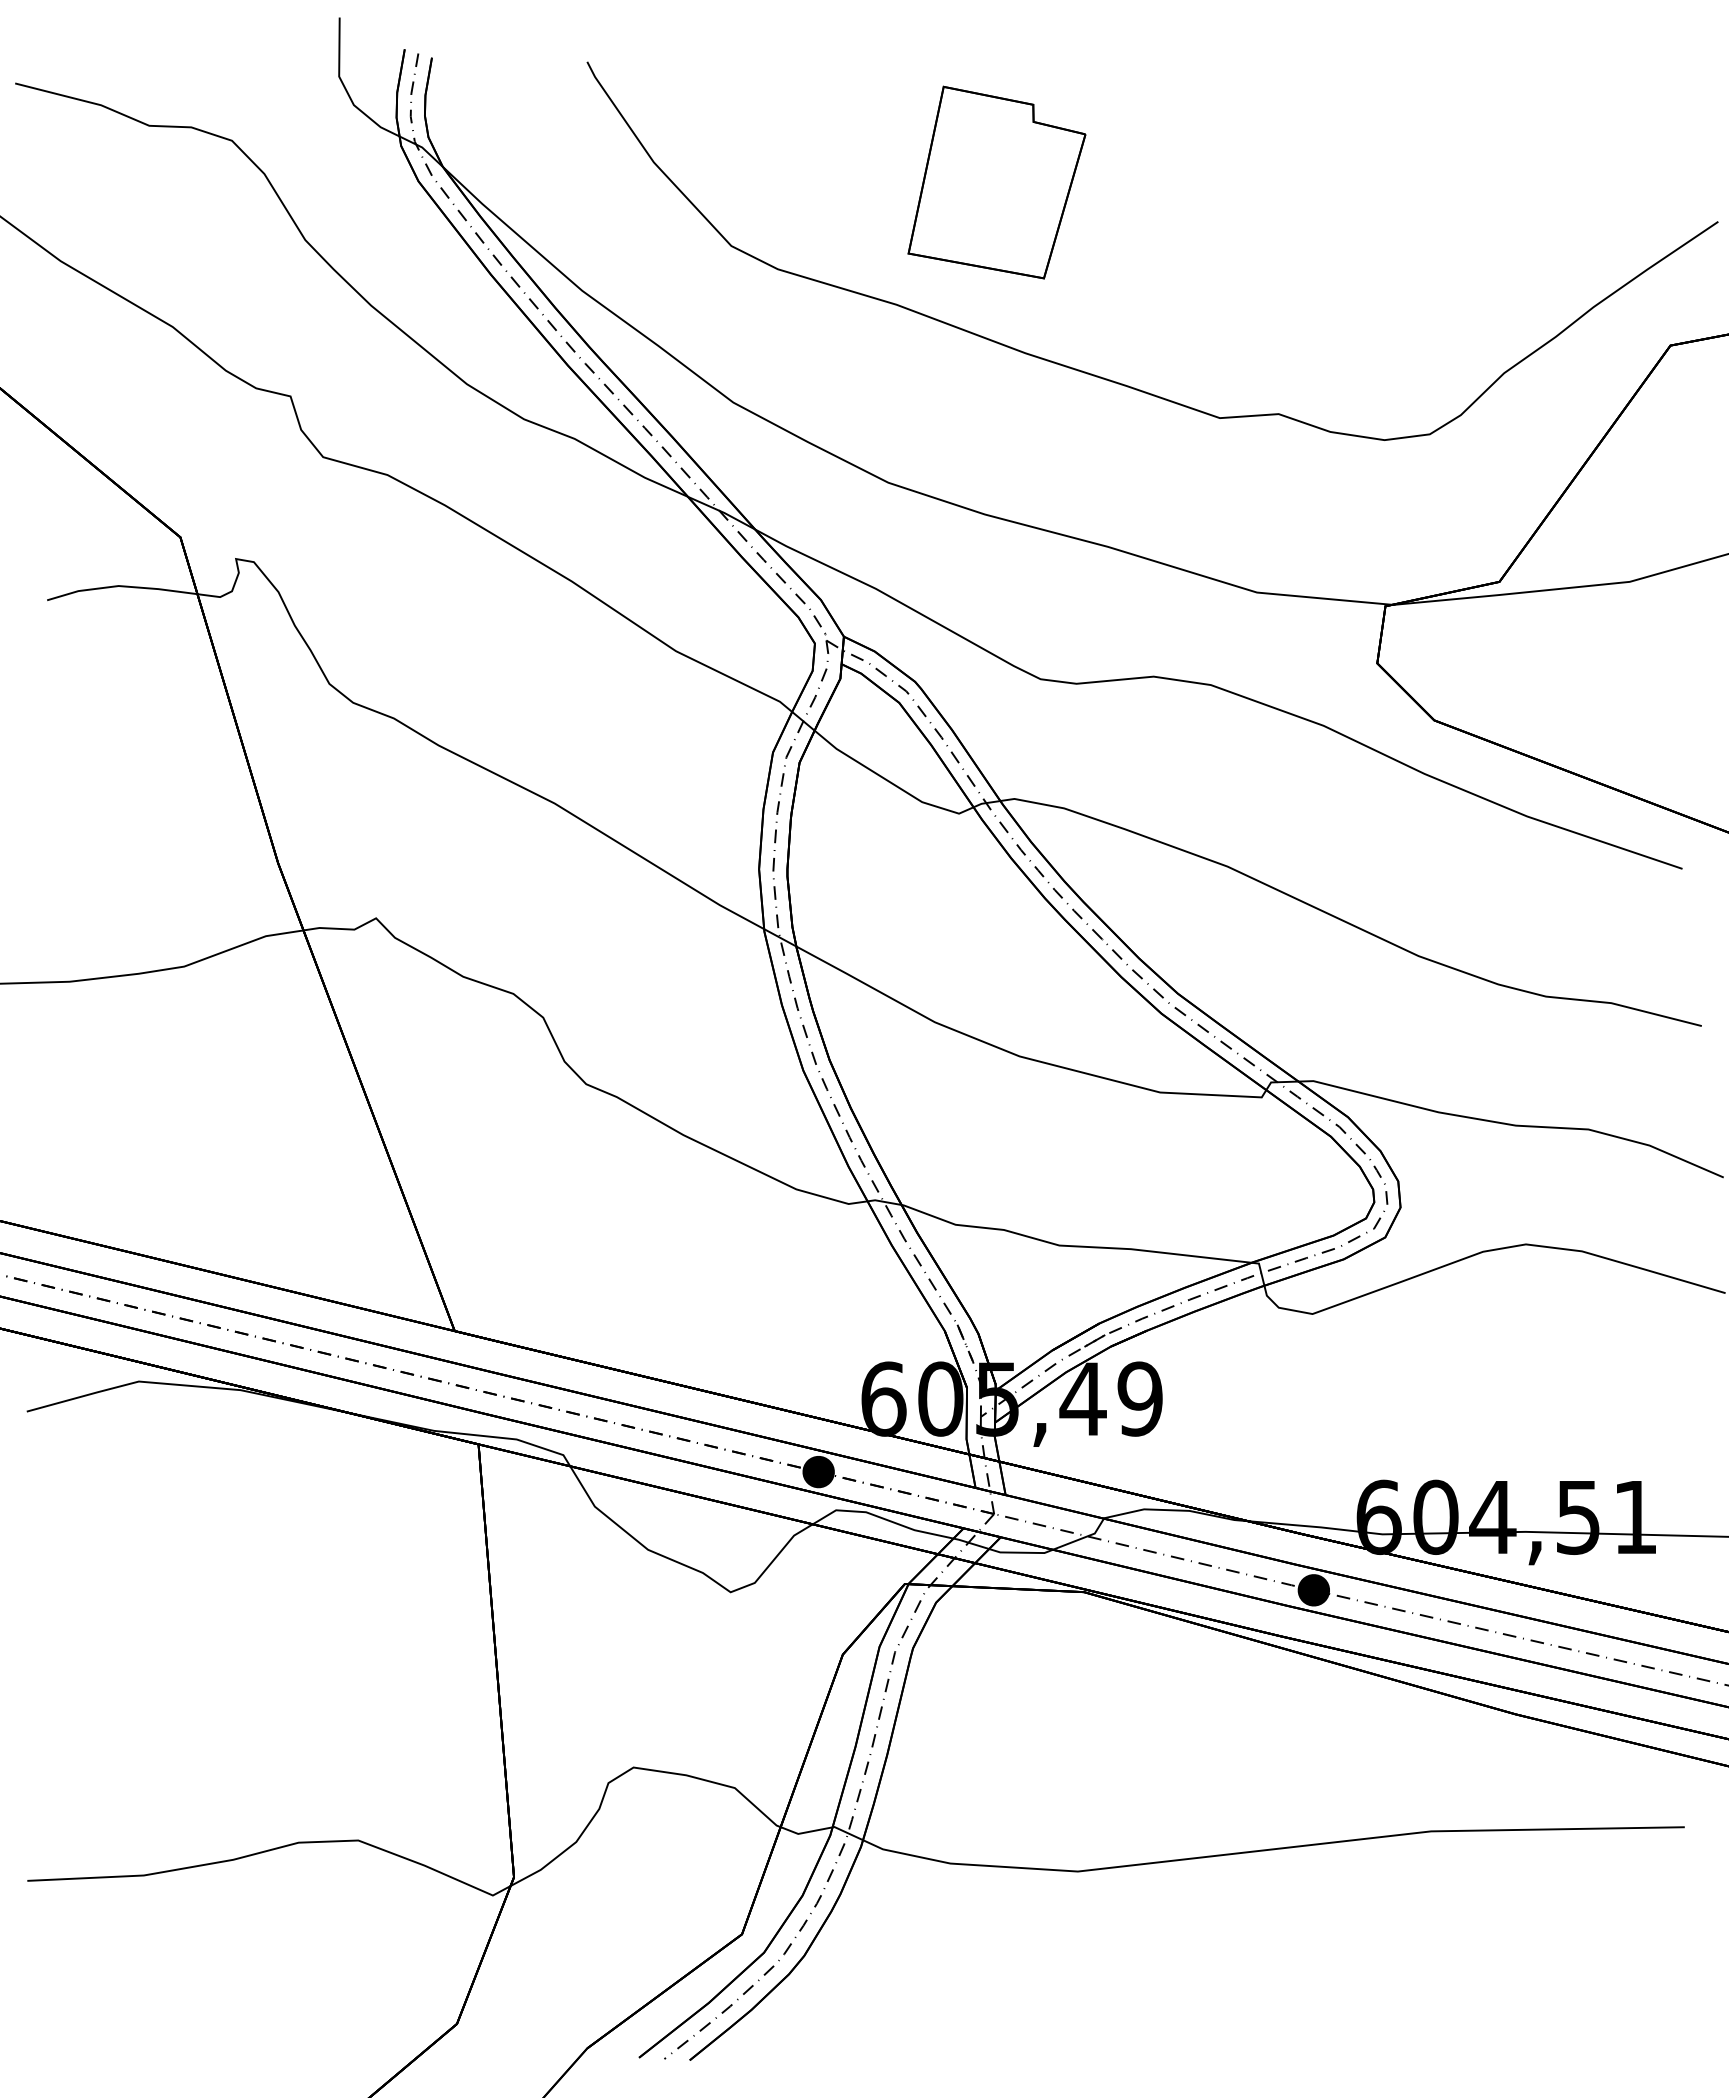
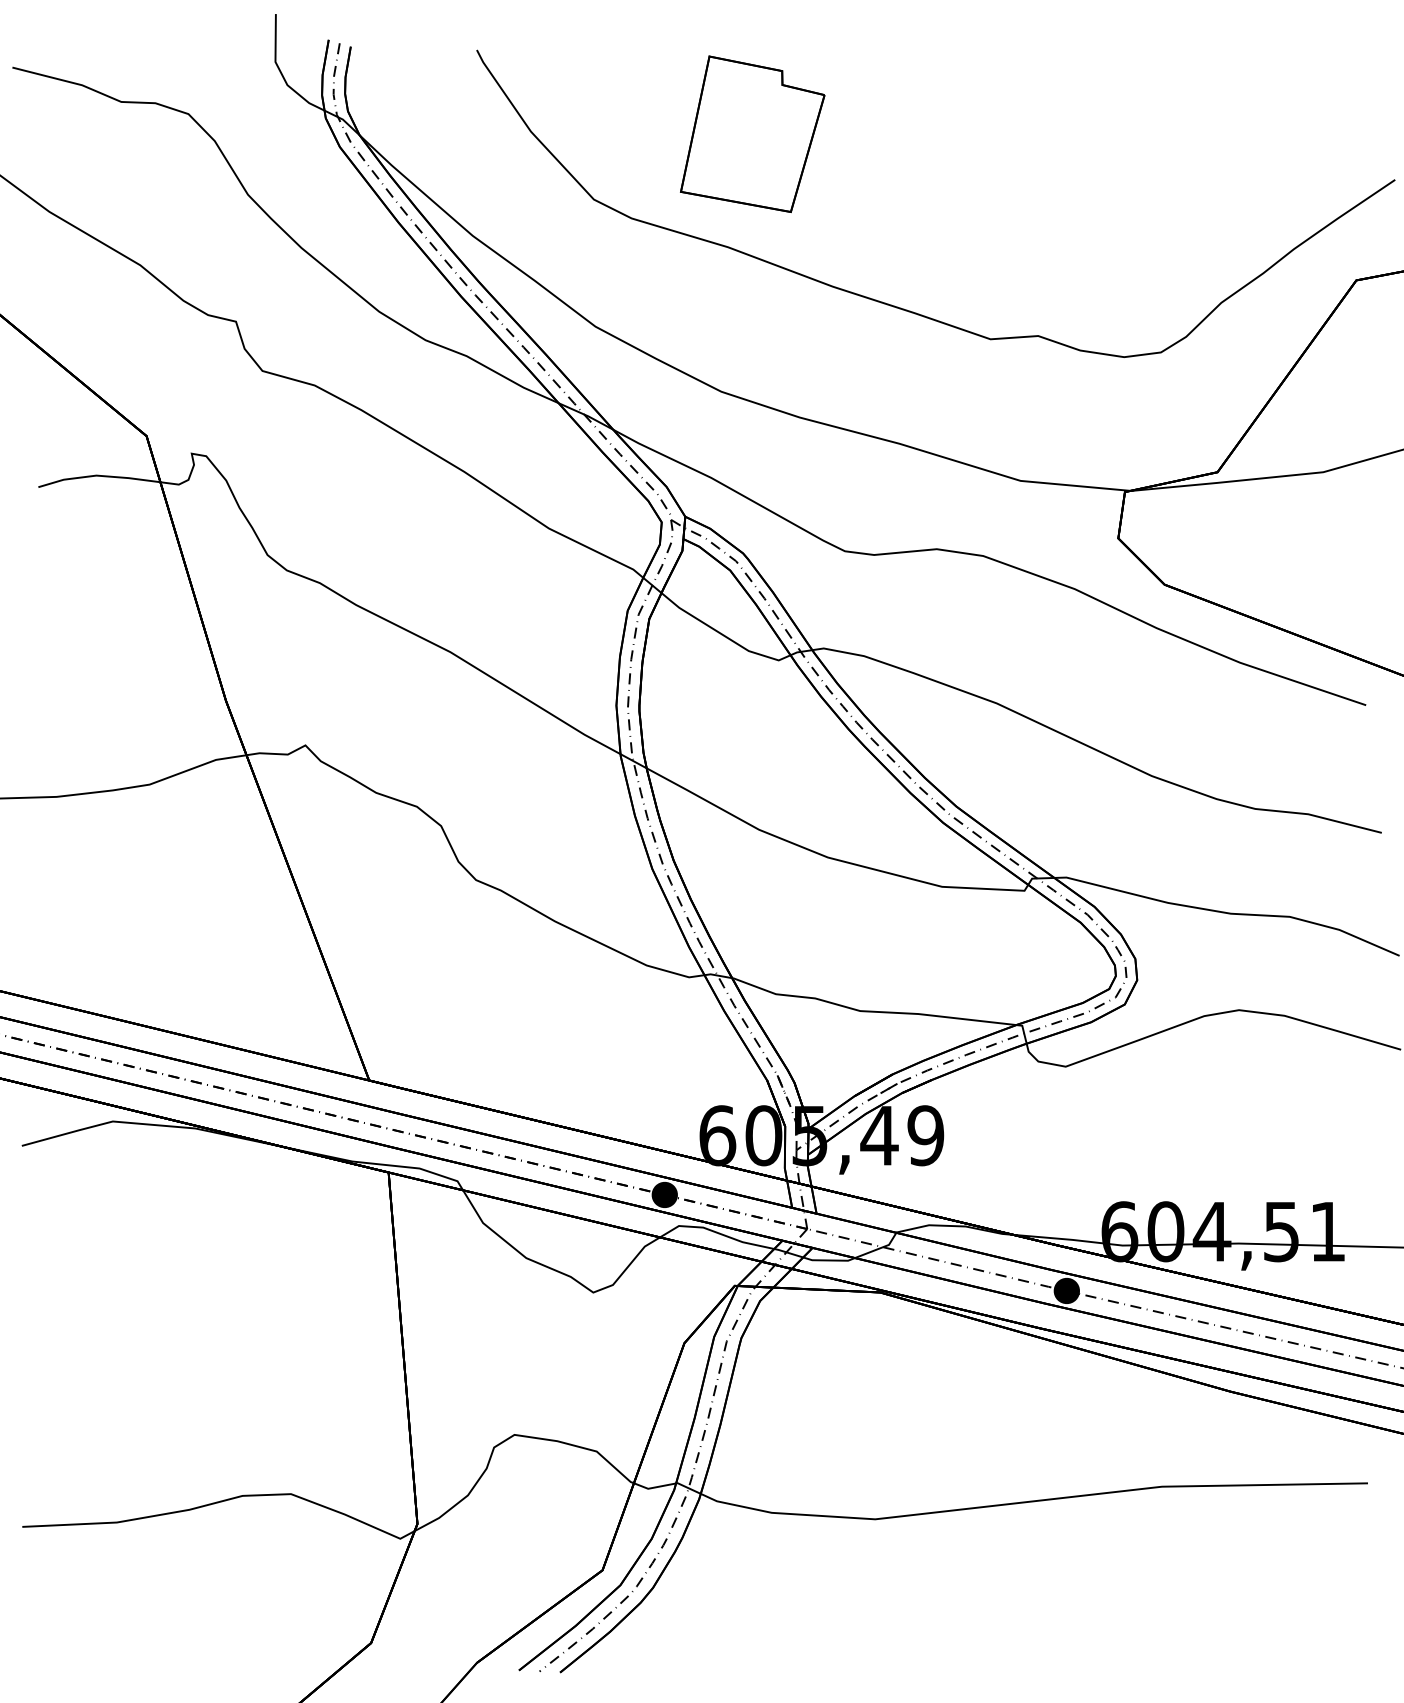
part: (996, 182) -> (752, 134), moved

